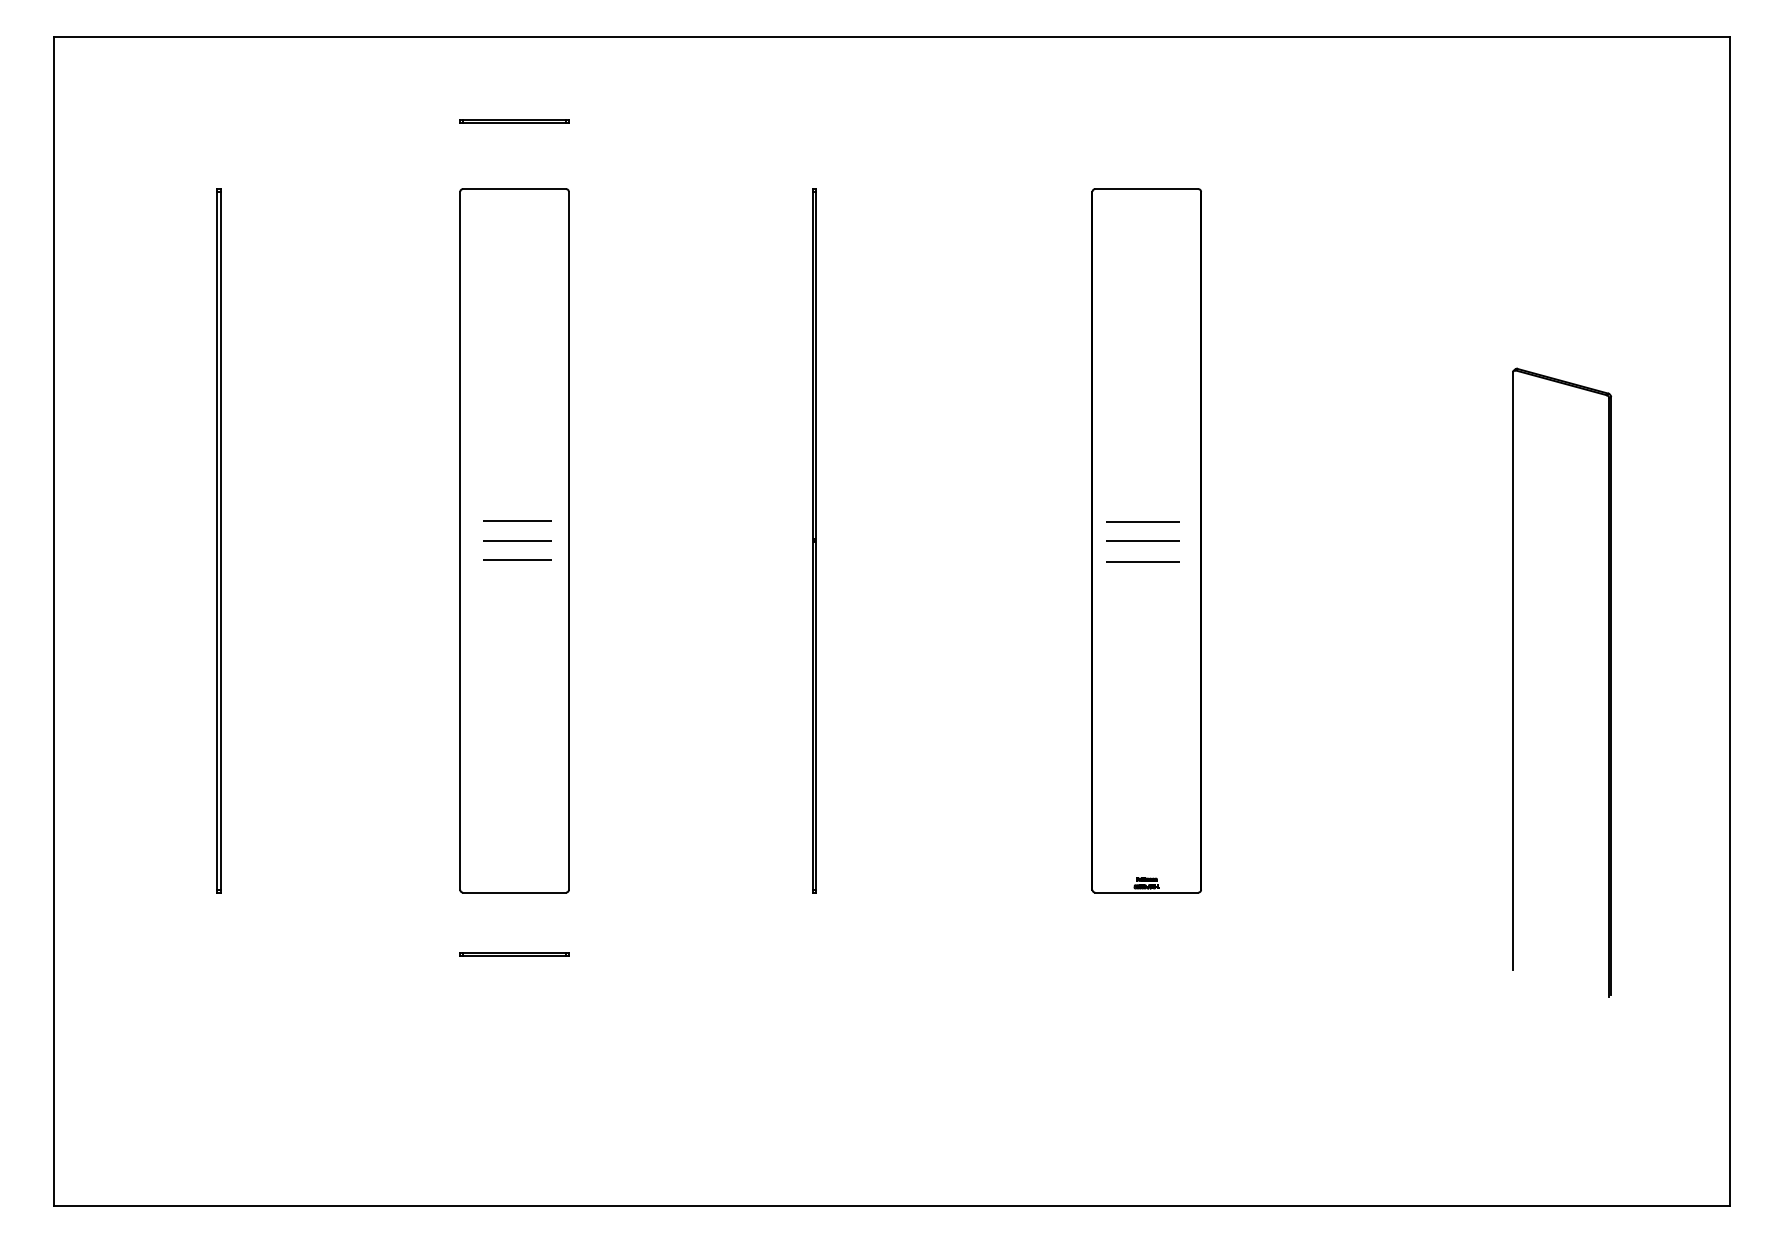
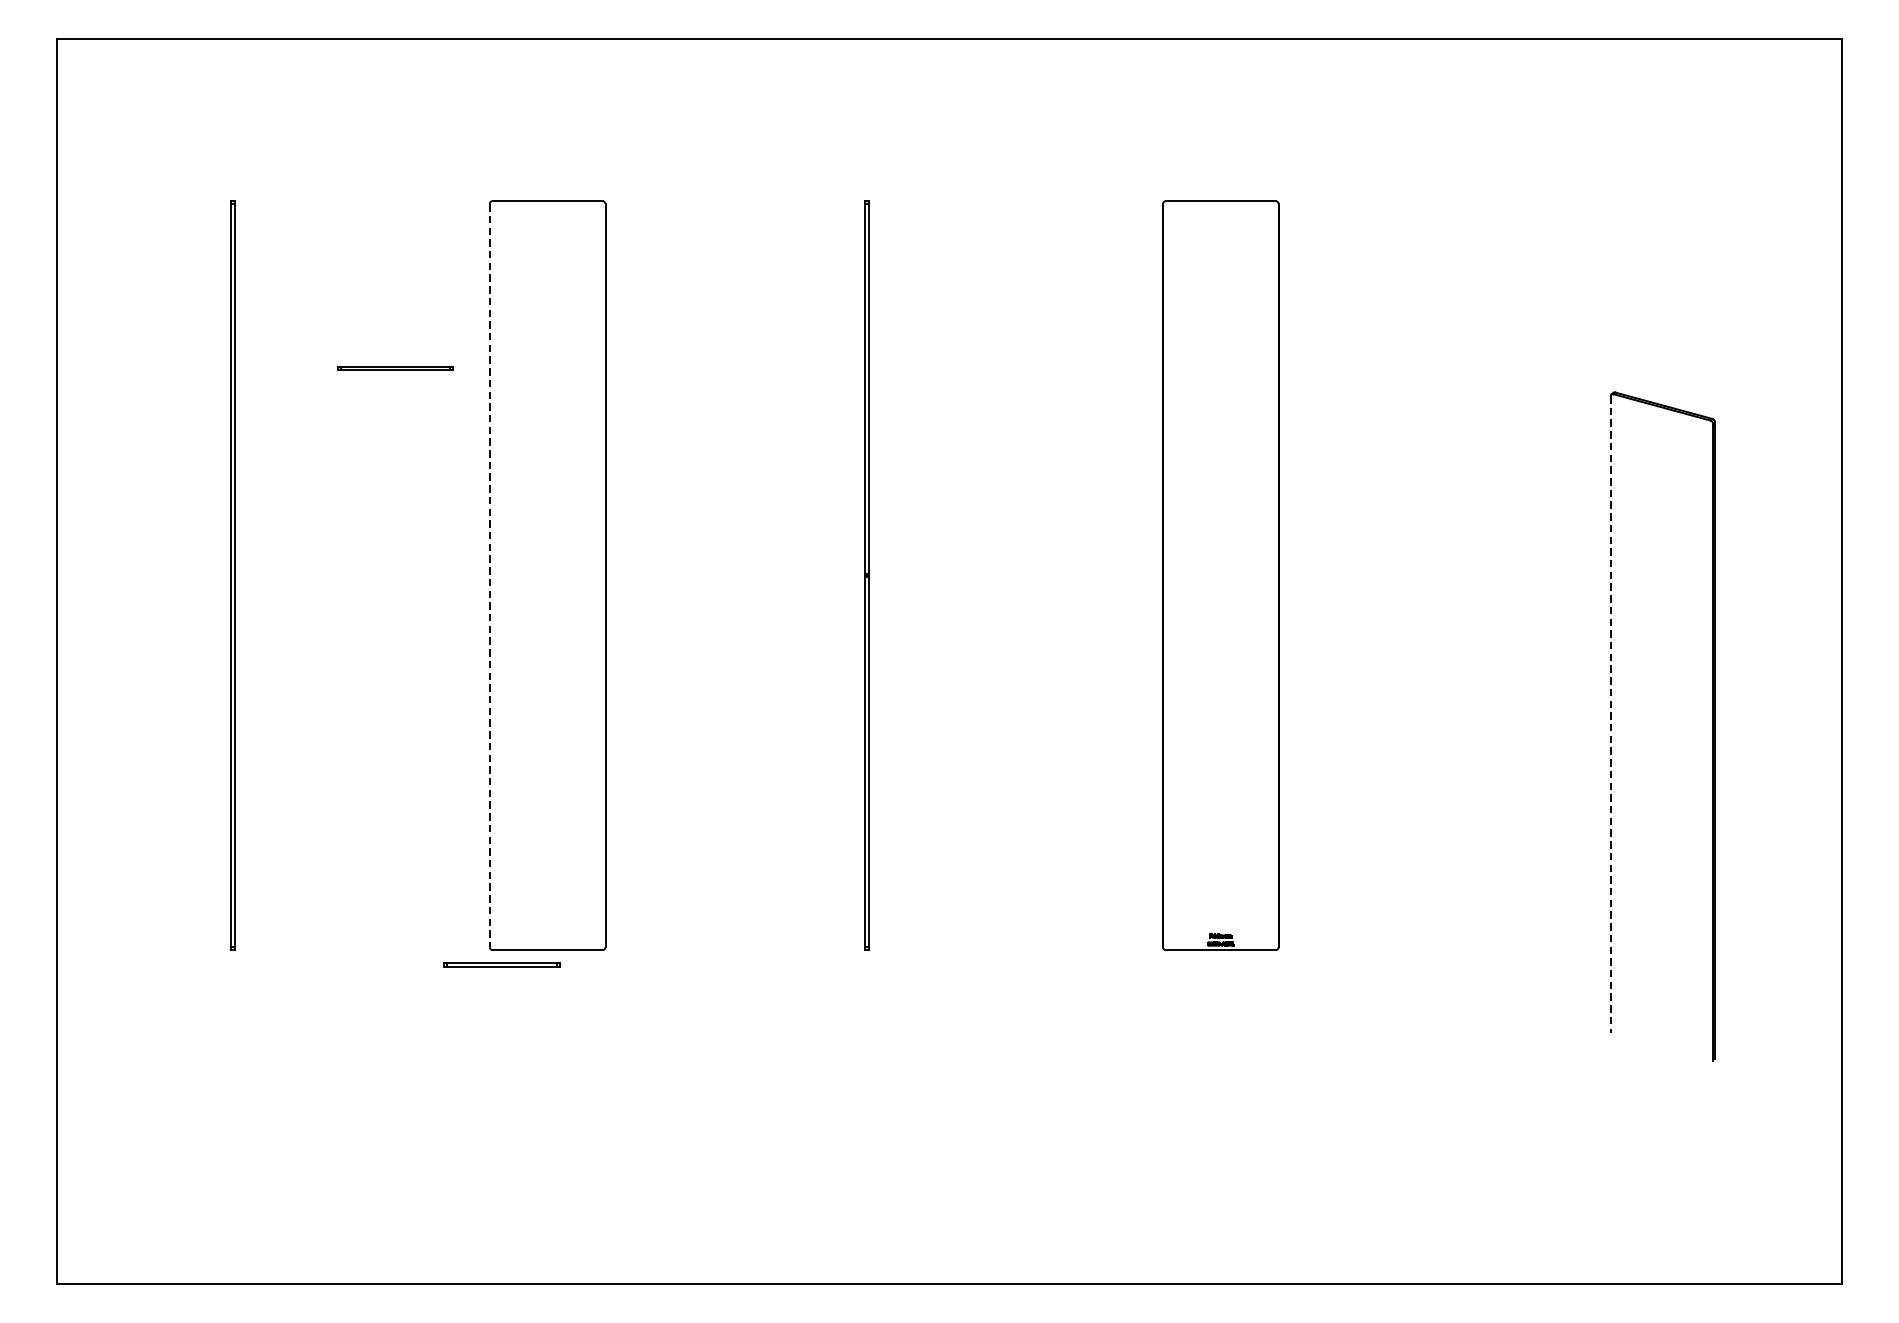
line: (514, 120) -> (395, 367), moved
line: (516, 521) -> (549, 555), removed
line: (1146, 521) -> (1220, 555), removed
line: (460, 540) -> (490, 575), solid -> dashed
line: (516, 540) -> (549, 575), removed
line: (1146, 540) -> (1220, 575), removed
line: (516, 560) -> (549, 596), removed
line: (1142, 561) -> (1216, 597), removed
line: (1513, 671) -> (1611, 714), solid -> dashed
line: (514, 953) -> (501, 963), moved

